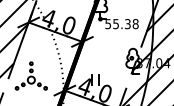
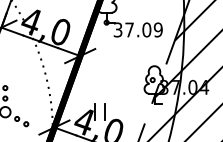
text: (121, 24) -> (137, 30), 55.38 -> 37.09

